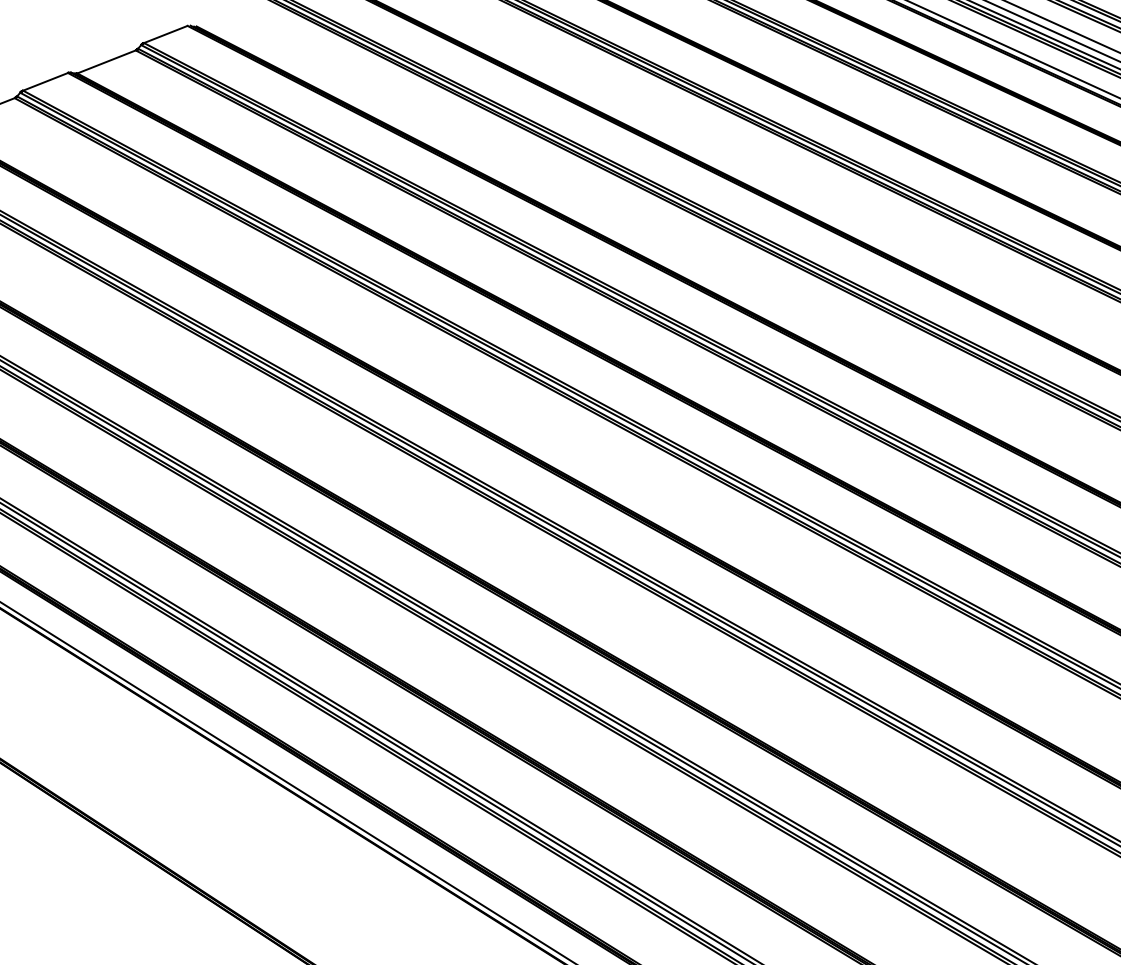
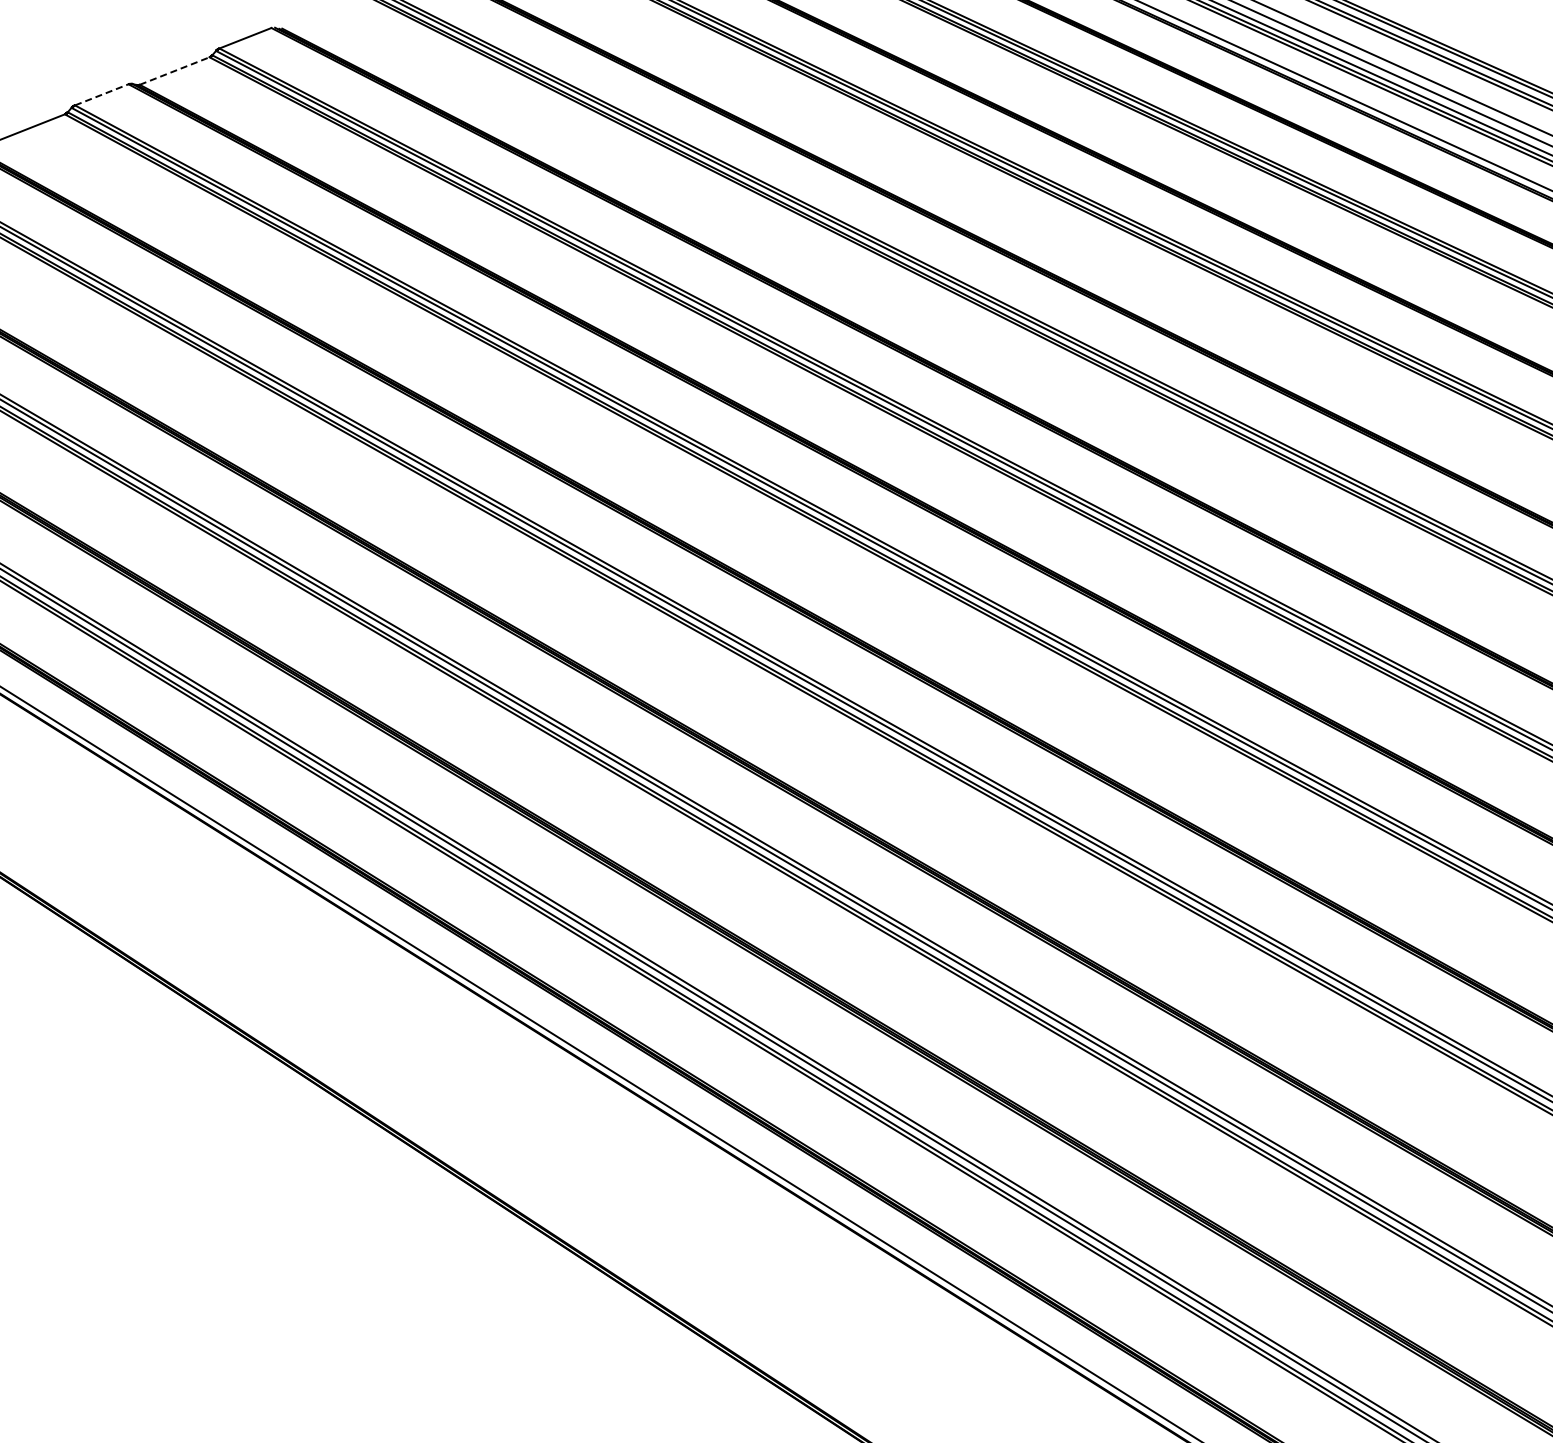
line: (106, 62) -> (174, 71), solid -> dashed
line: (45, 81) -> (101, 94), solid -> dashed

